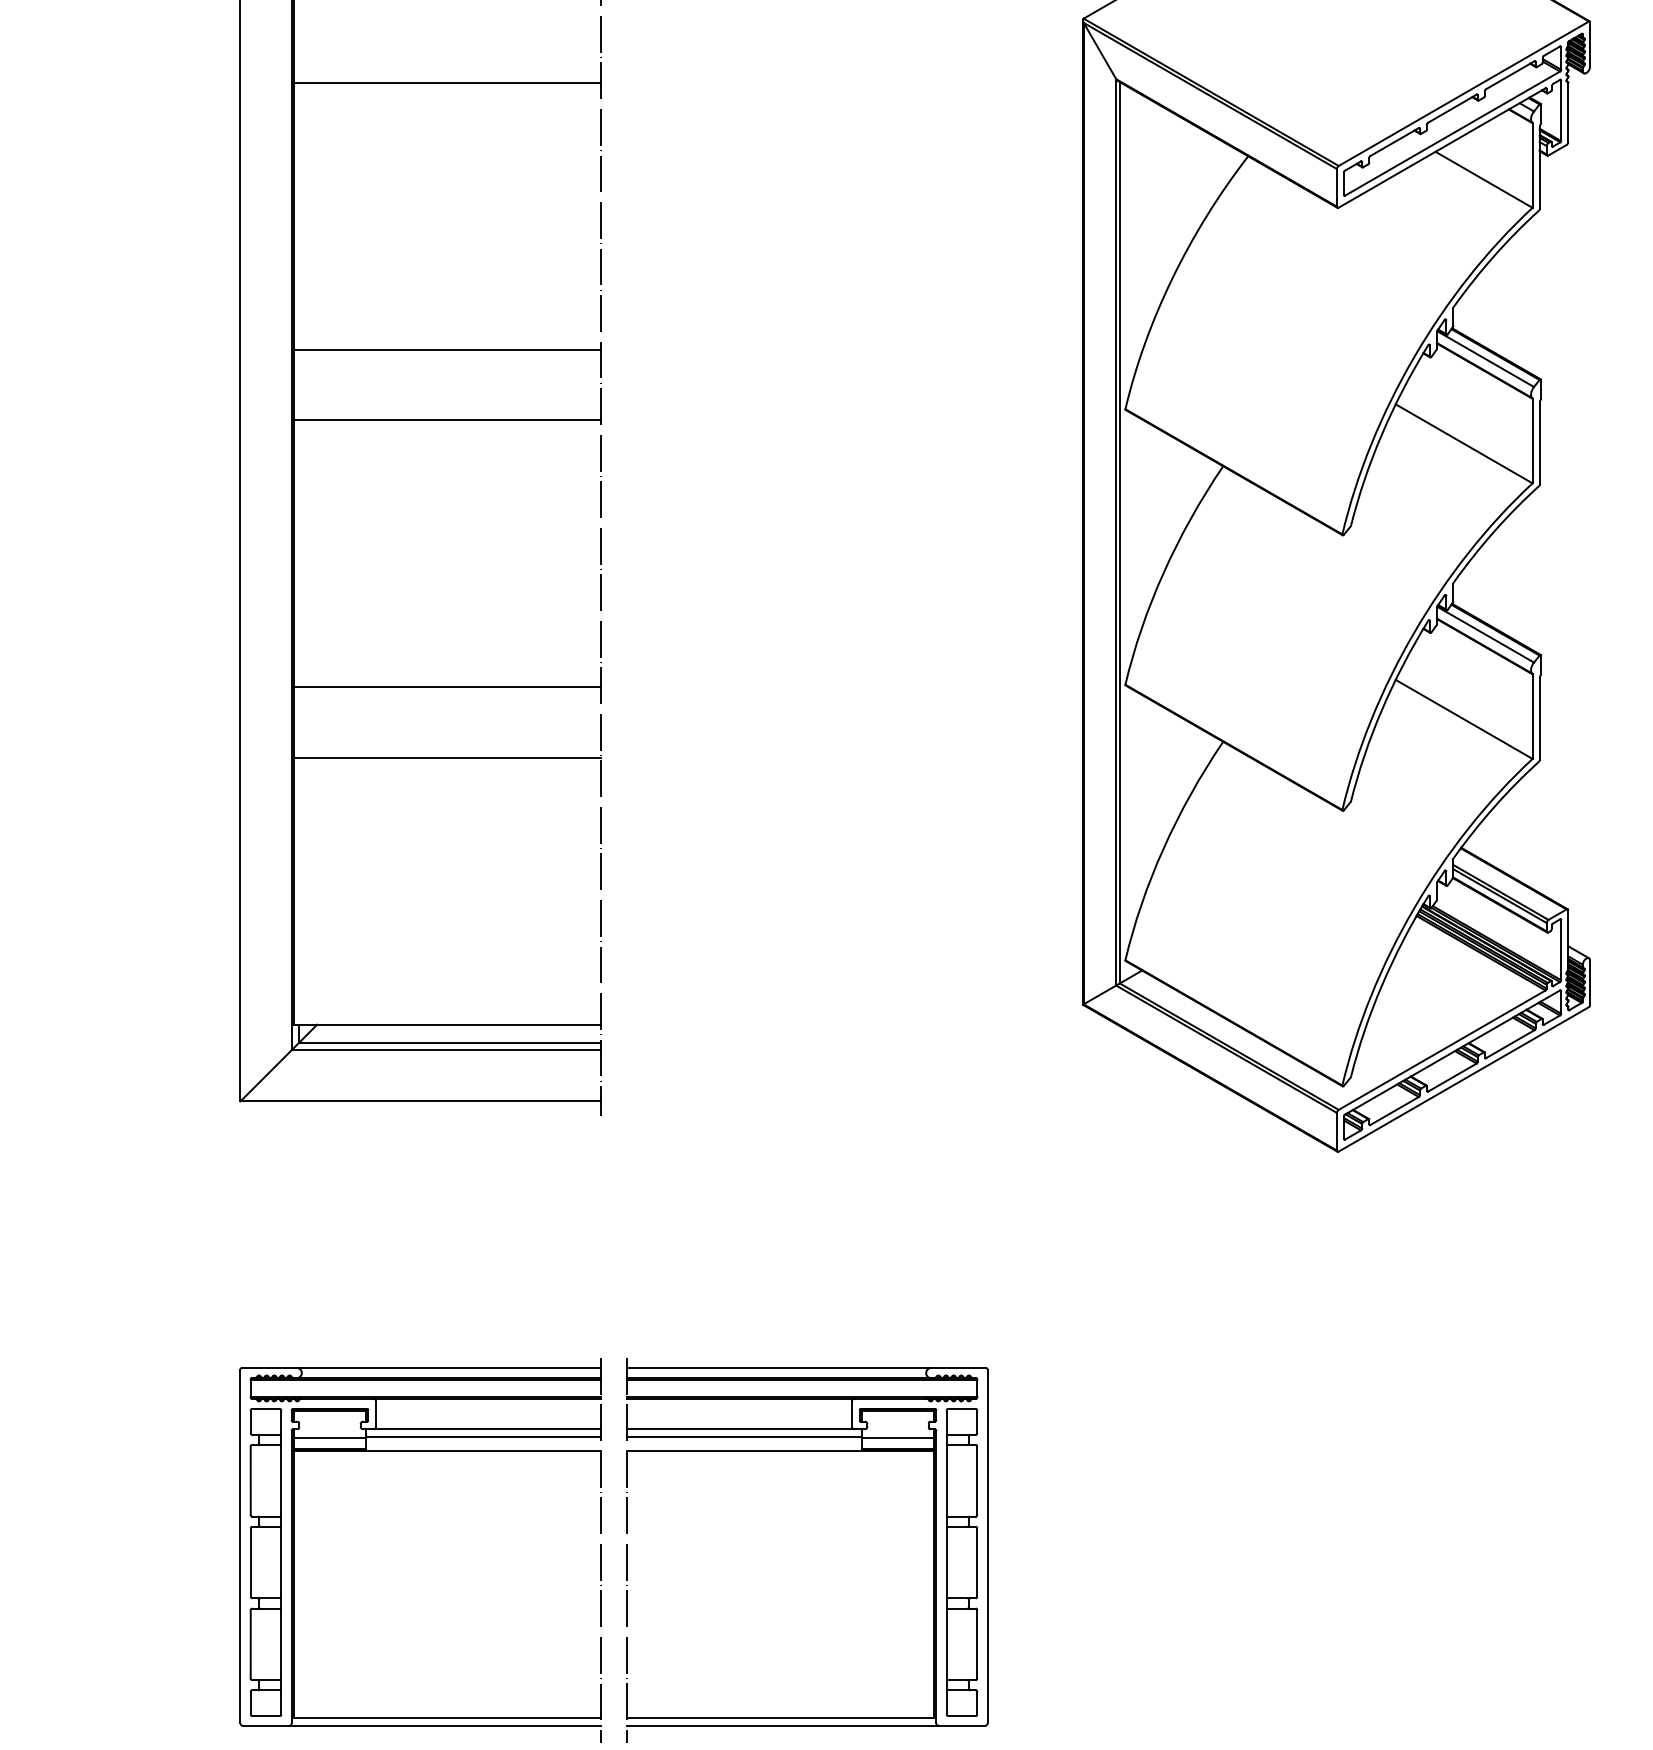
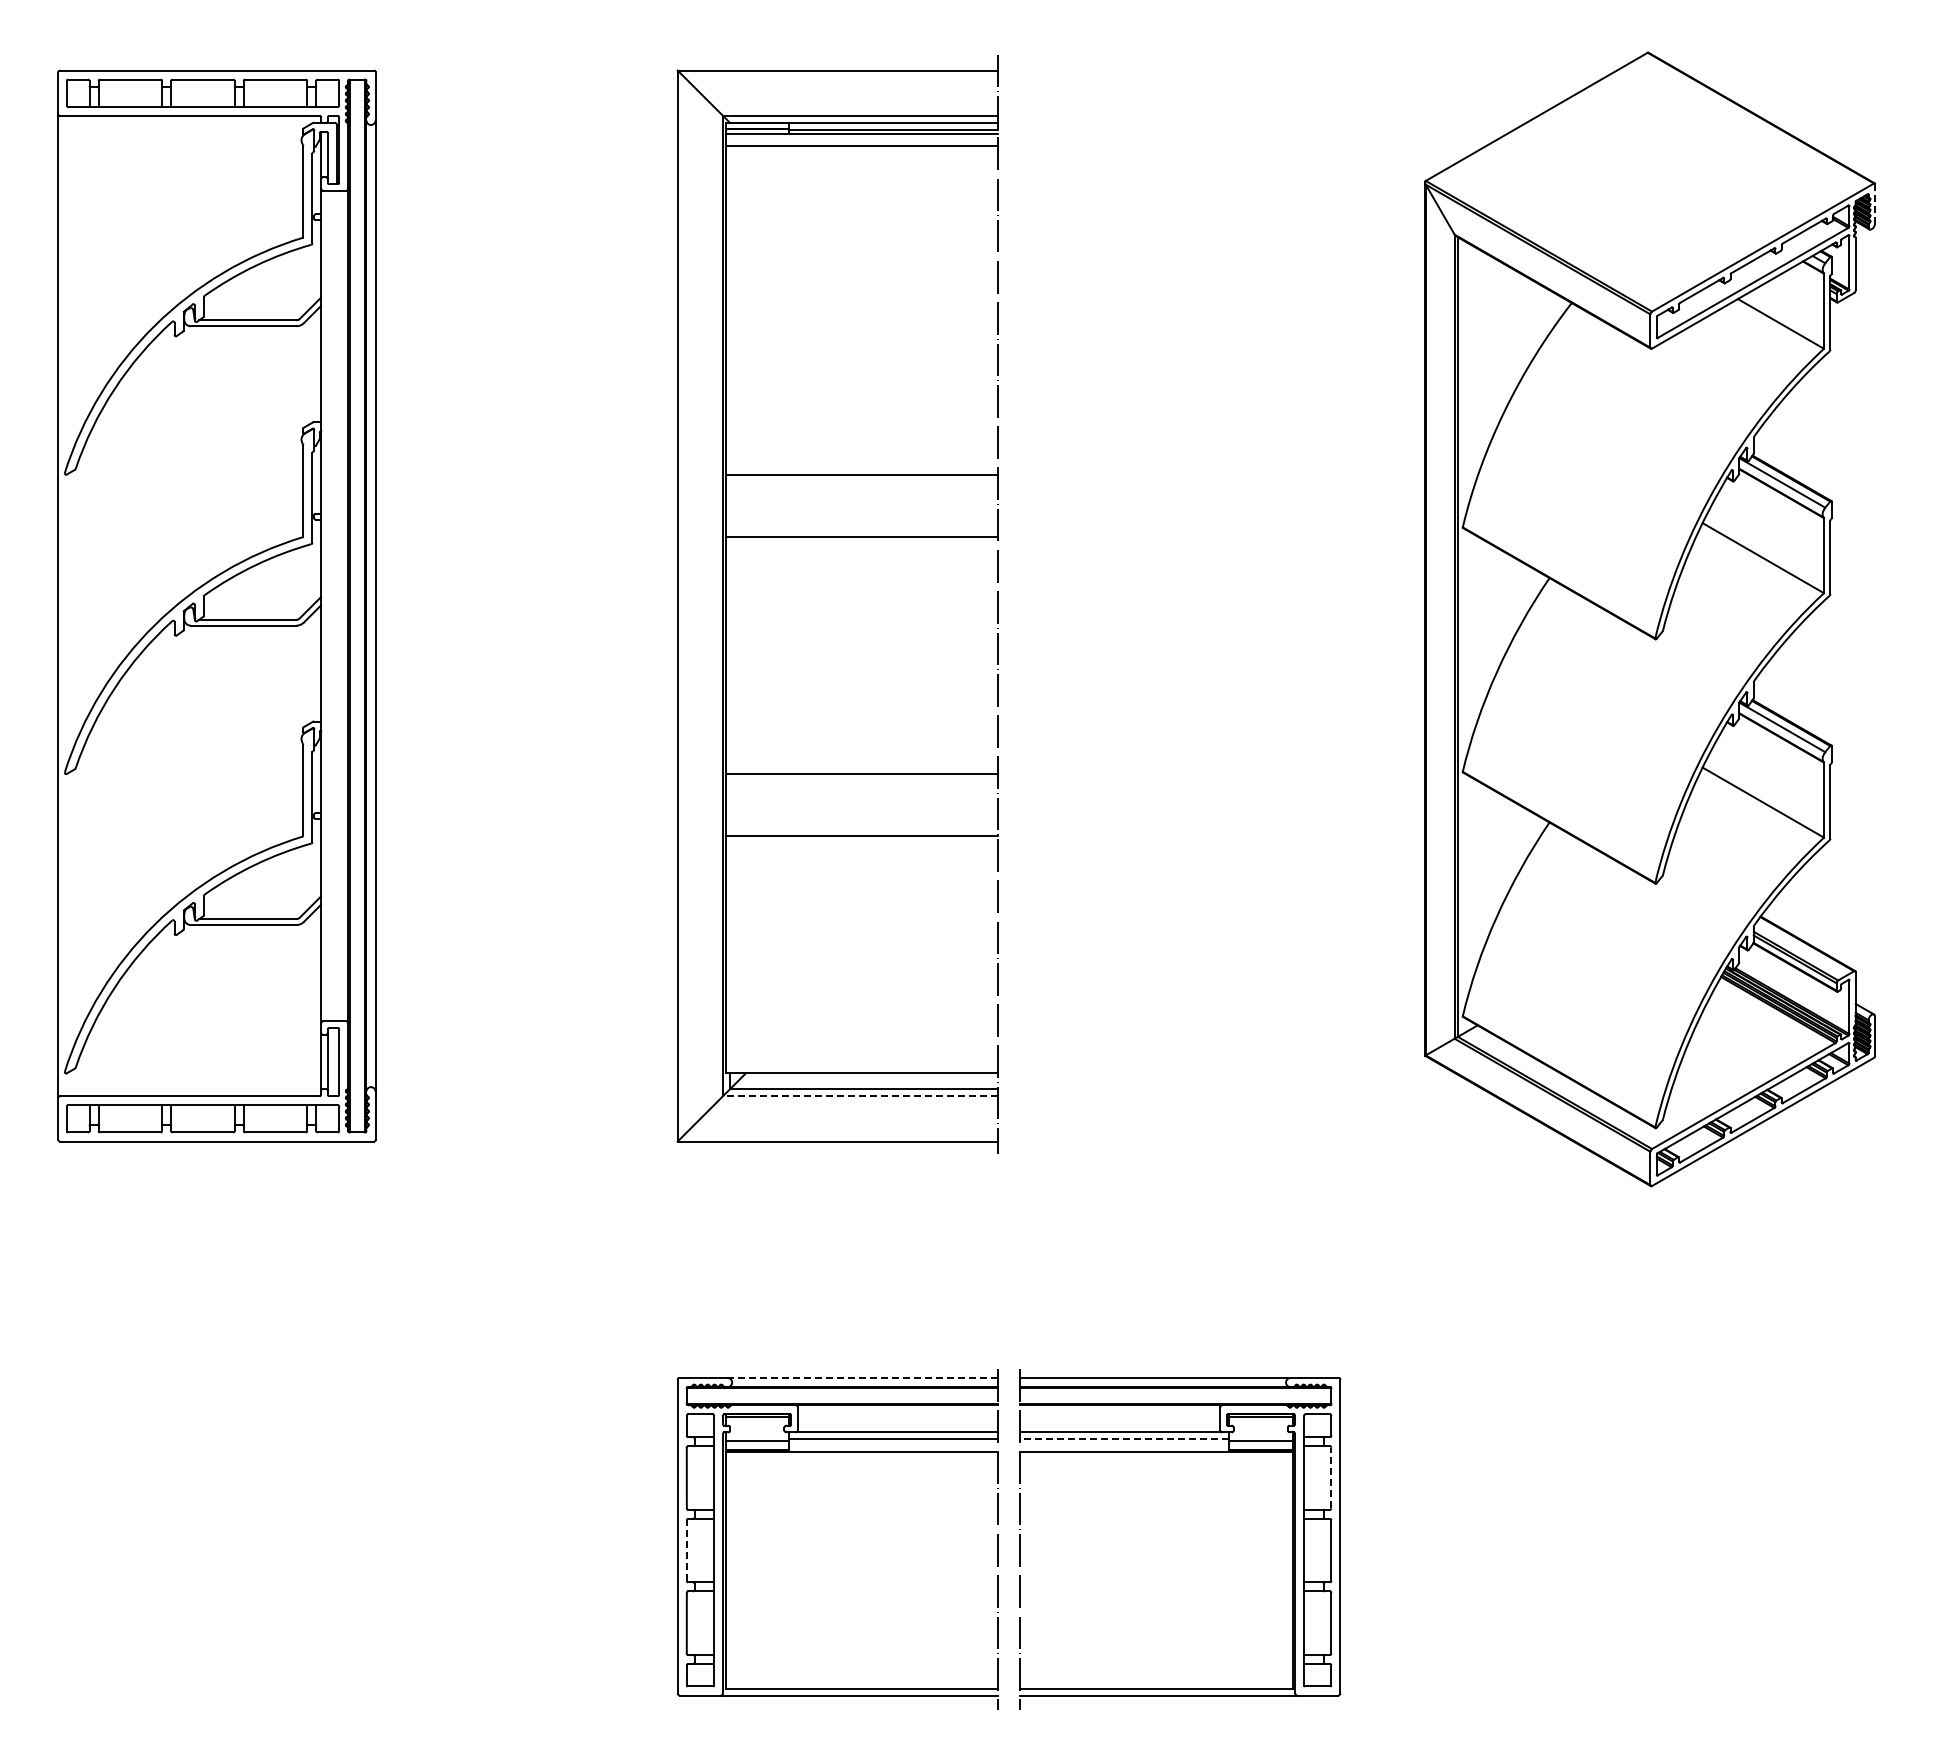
line: (1590, 44) -> (1875, 203), solid -> dashed
line: (447, 82) -> (861, 237), removed
line: (445, 1050) -> (859, 1096), solid -> dashed
line: (448, 1368) -> (862, 1378), solid -> dashed
line: (744, 1437) -> (1124, 1439), solid -> dashed
line: (977, 1480) -> (1331, 1477), solid -> dashed
line: (250, 1562) -> (686, 1550), solid -> dashed

